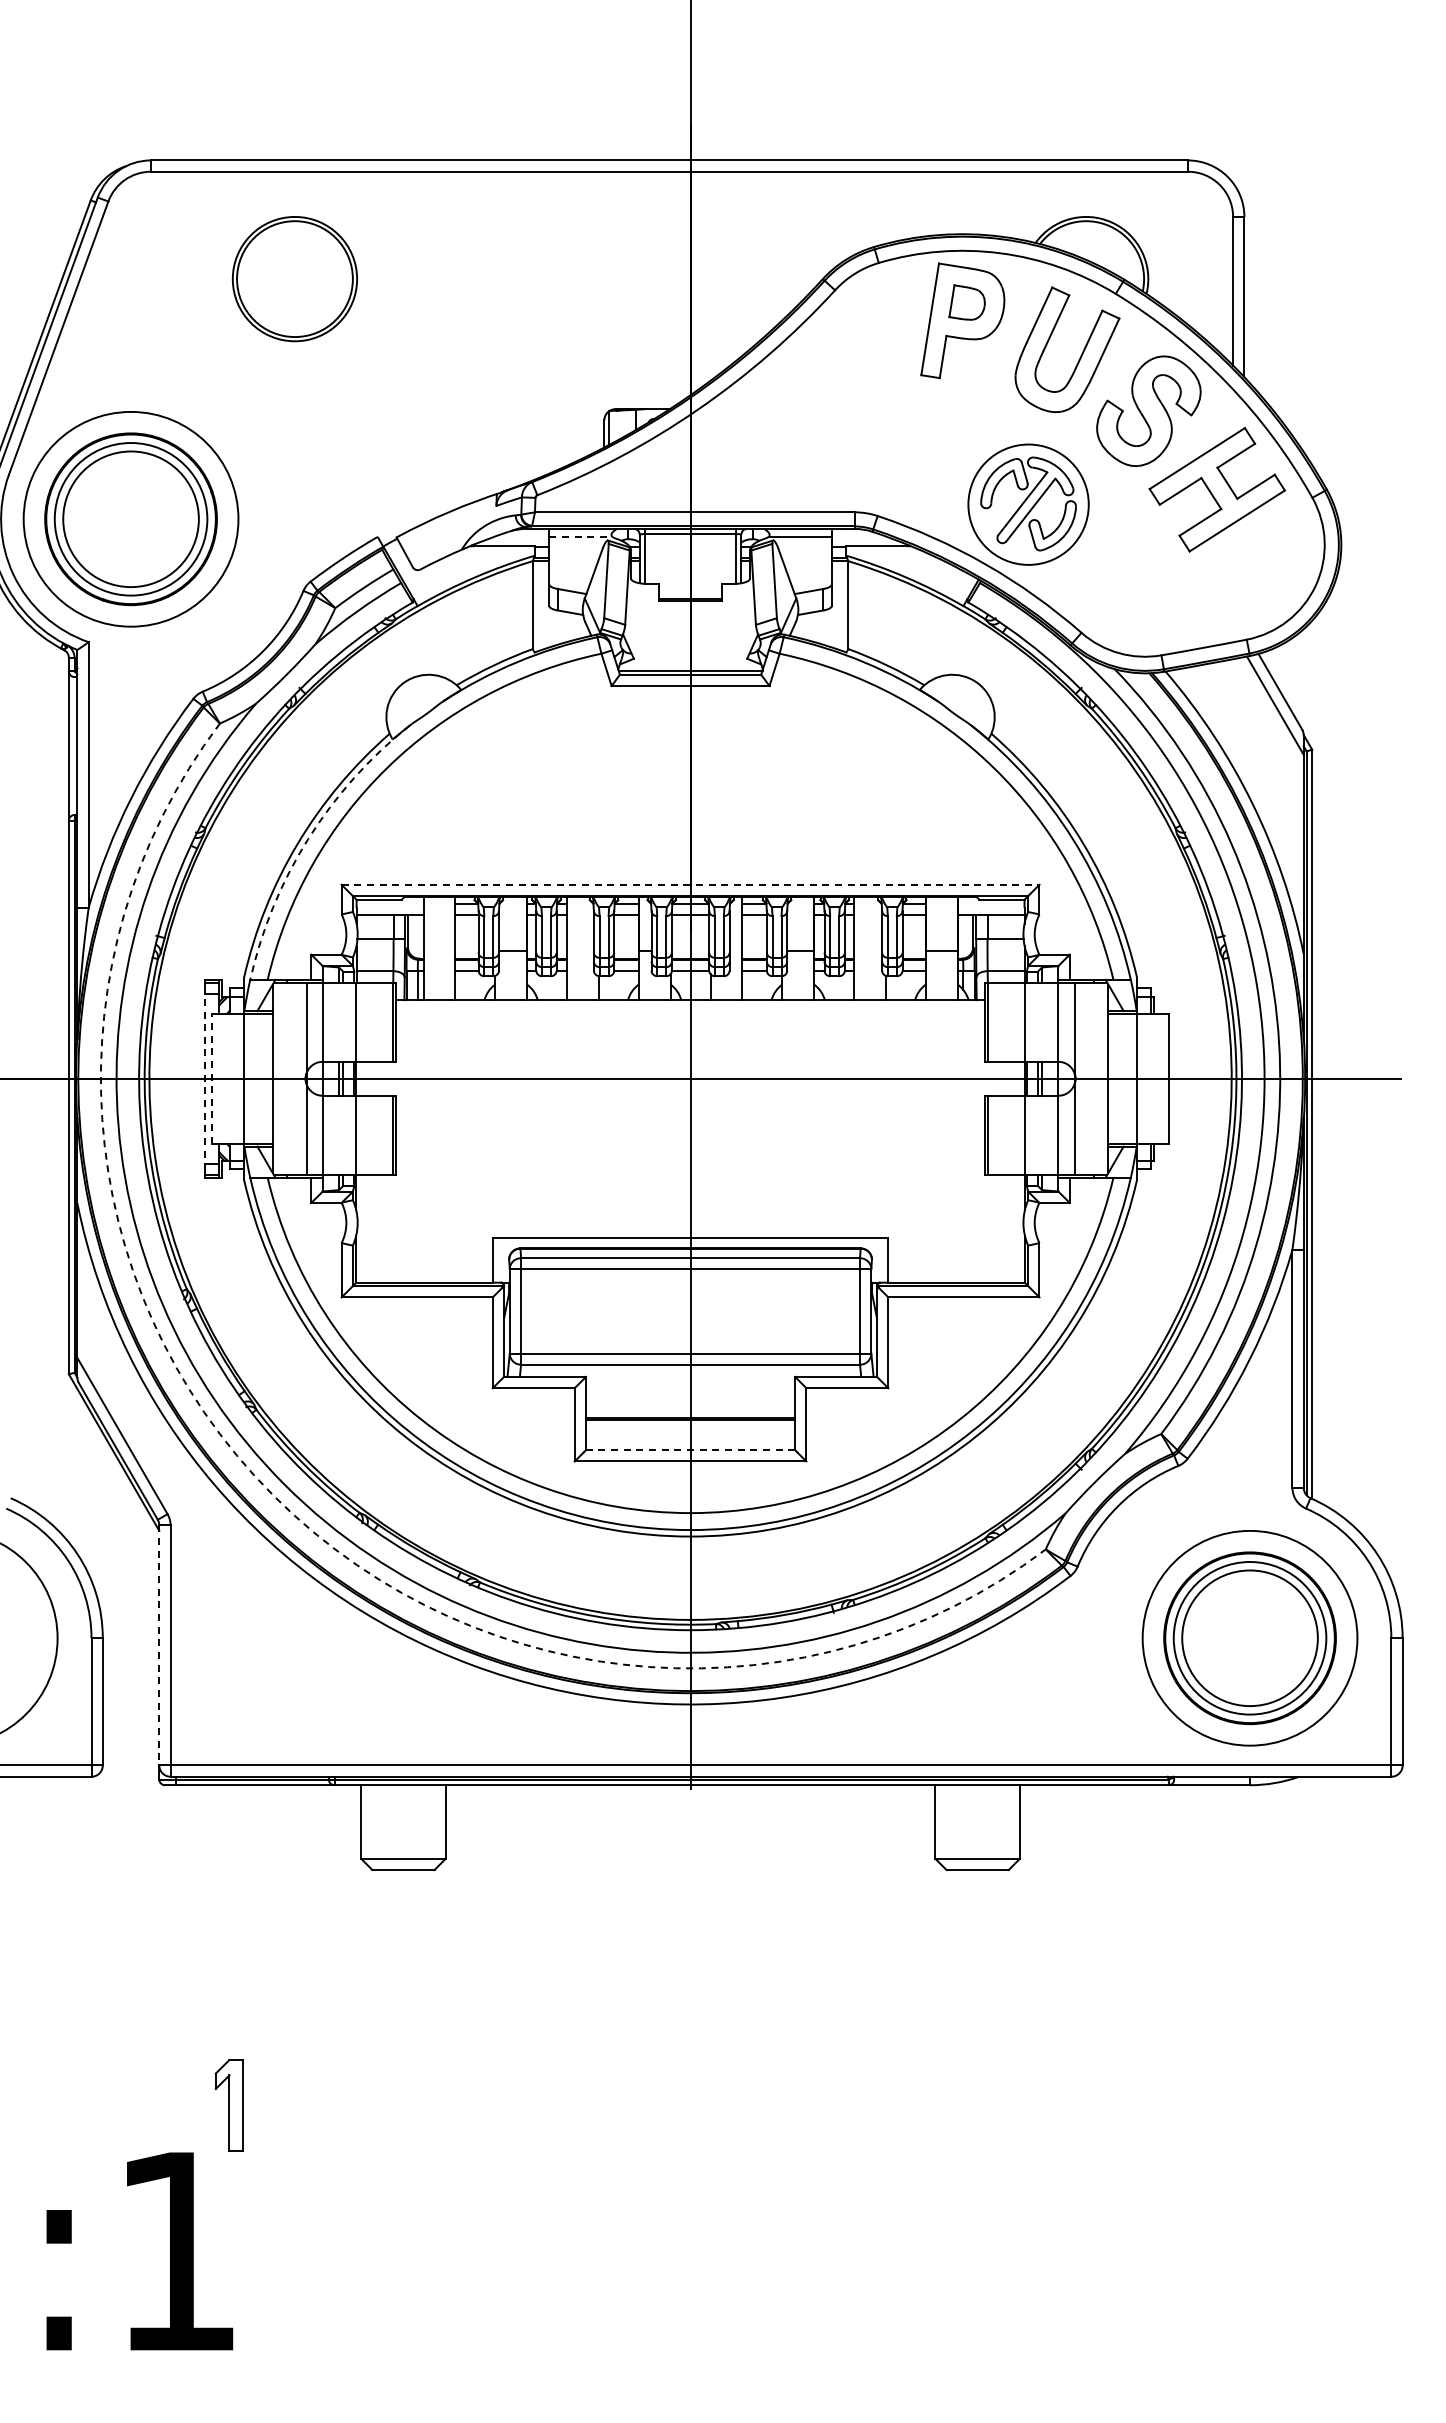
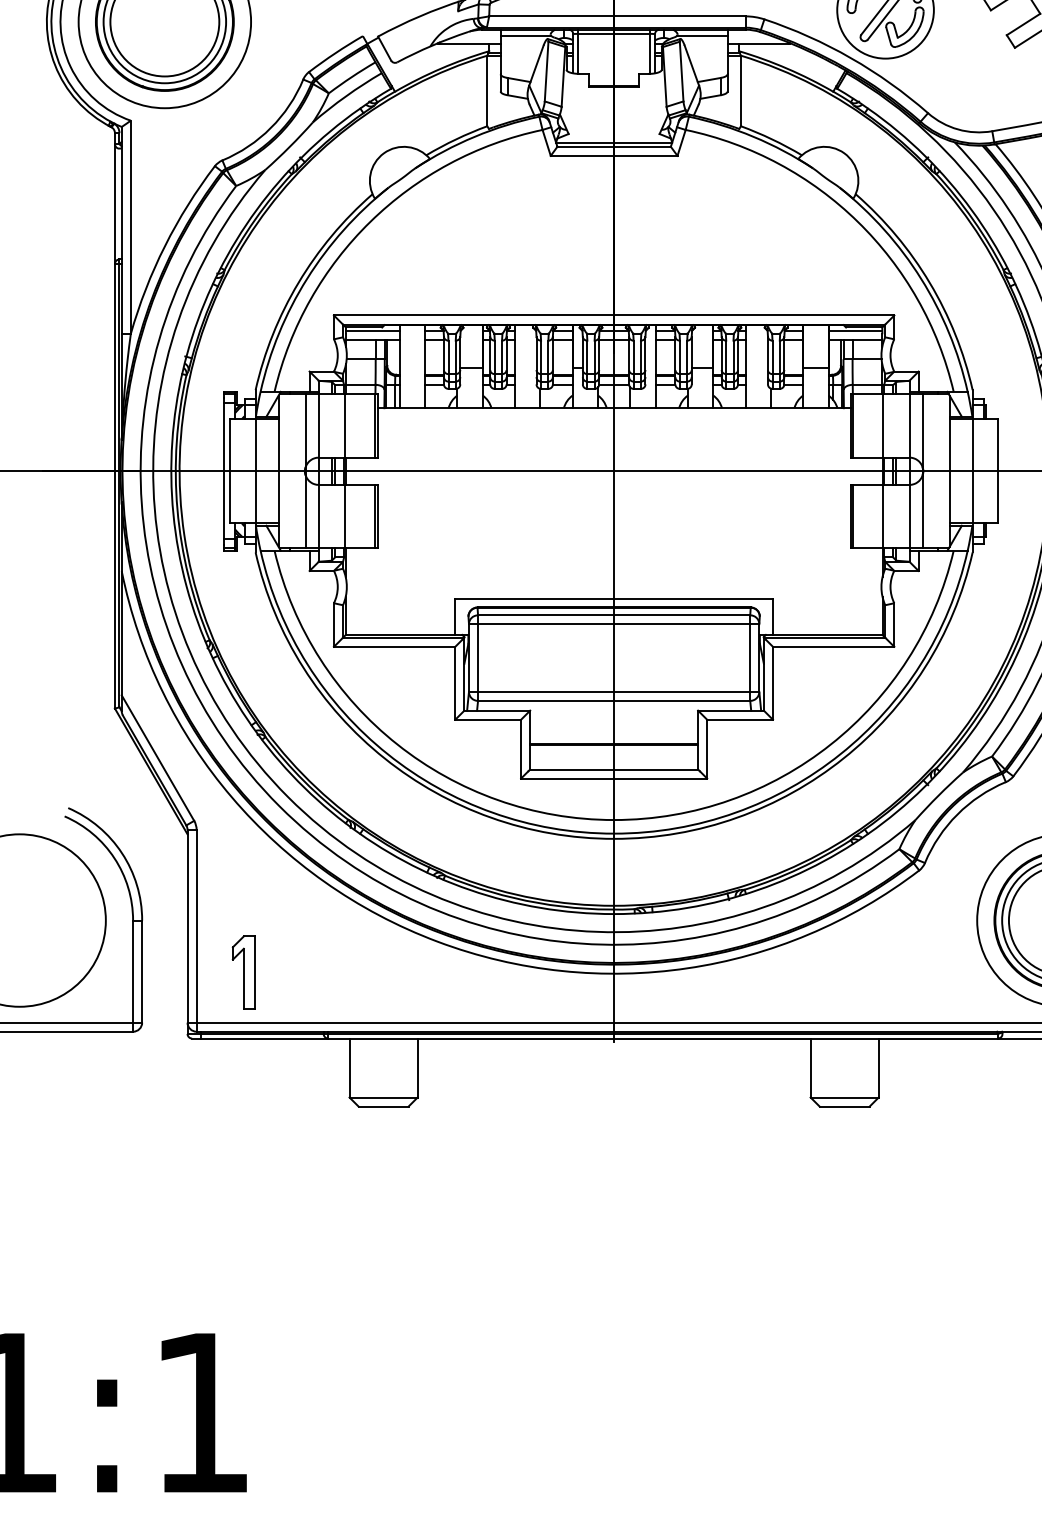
line: (580, 536) -> (525, 35), dashed -> solid
arc: (308, 839) -> (307, 279), dashed -> solid
line: (690, 884) -> (614, 315), dashed -> solid
line: (389, 903) -> (372, 330), added
line: (990, 903) -> (854, 330), added
line: (204, 1078) -> (223, 471), dashed -> solid
line: (212, 1078) -> (230, 471), dashed -> solid
line: (690, 1450) -> (614, 769), dashed -> solid
arc: (273, 1495) -> (279, 805), dashed -> solid
line: (159, 1645) -> (187, 926), dashed -> solid
part: (228, 2104) -> (243, 972), moved

